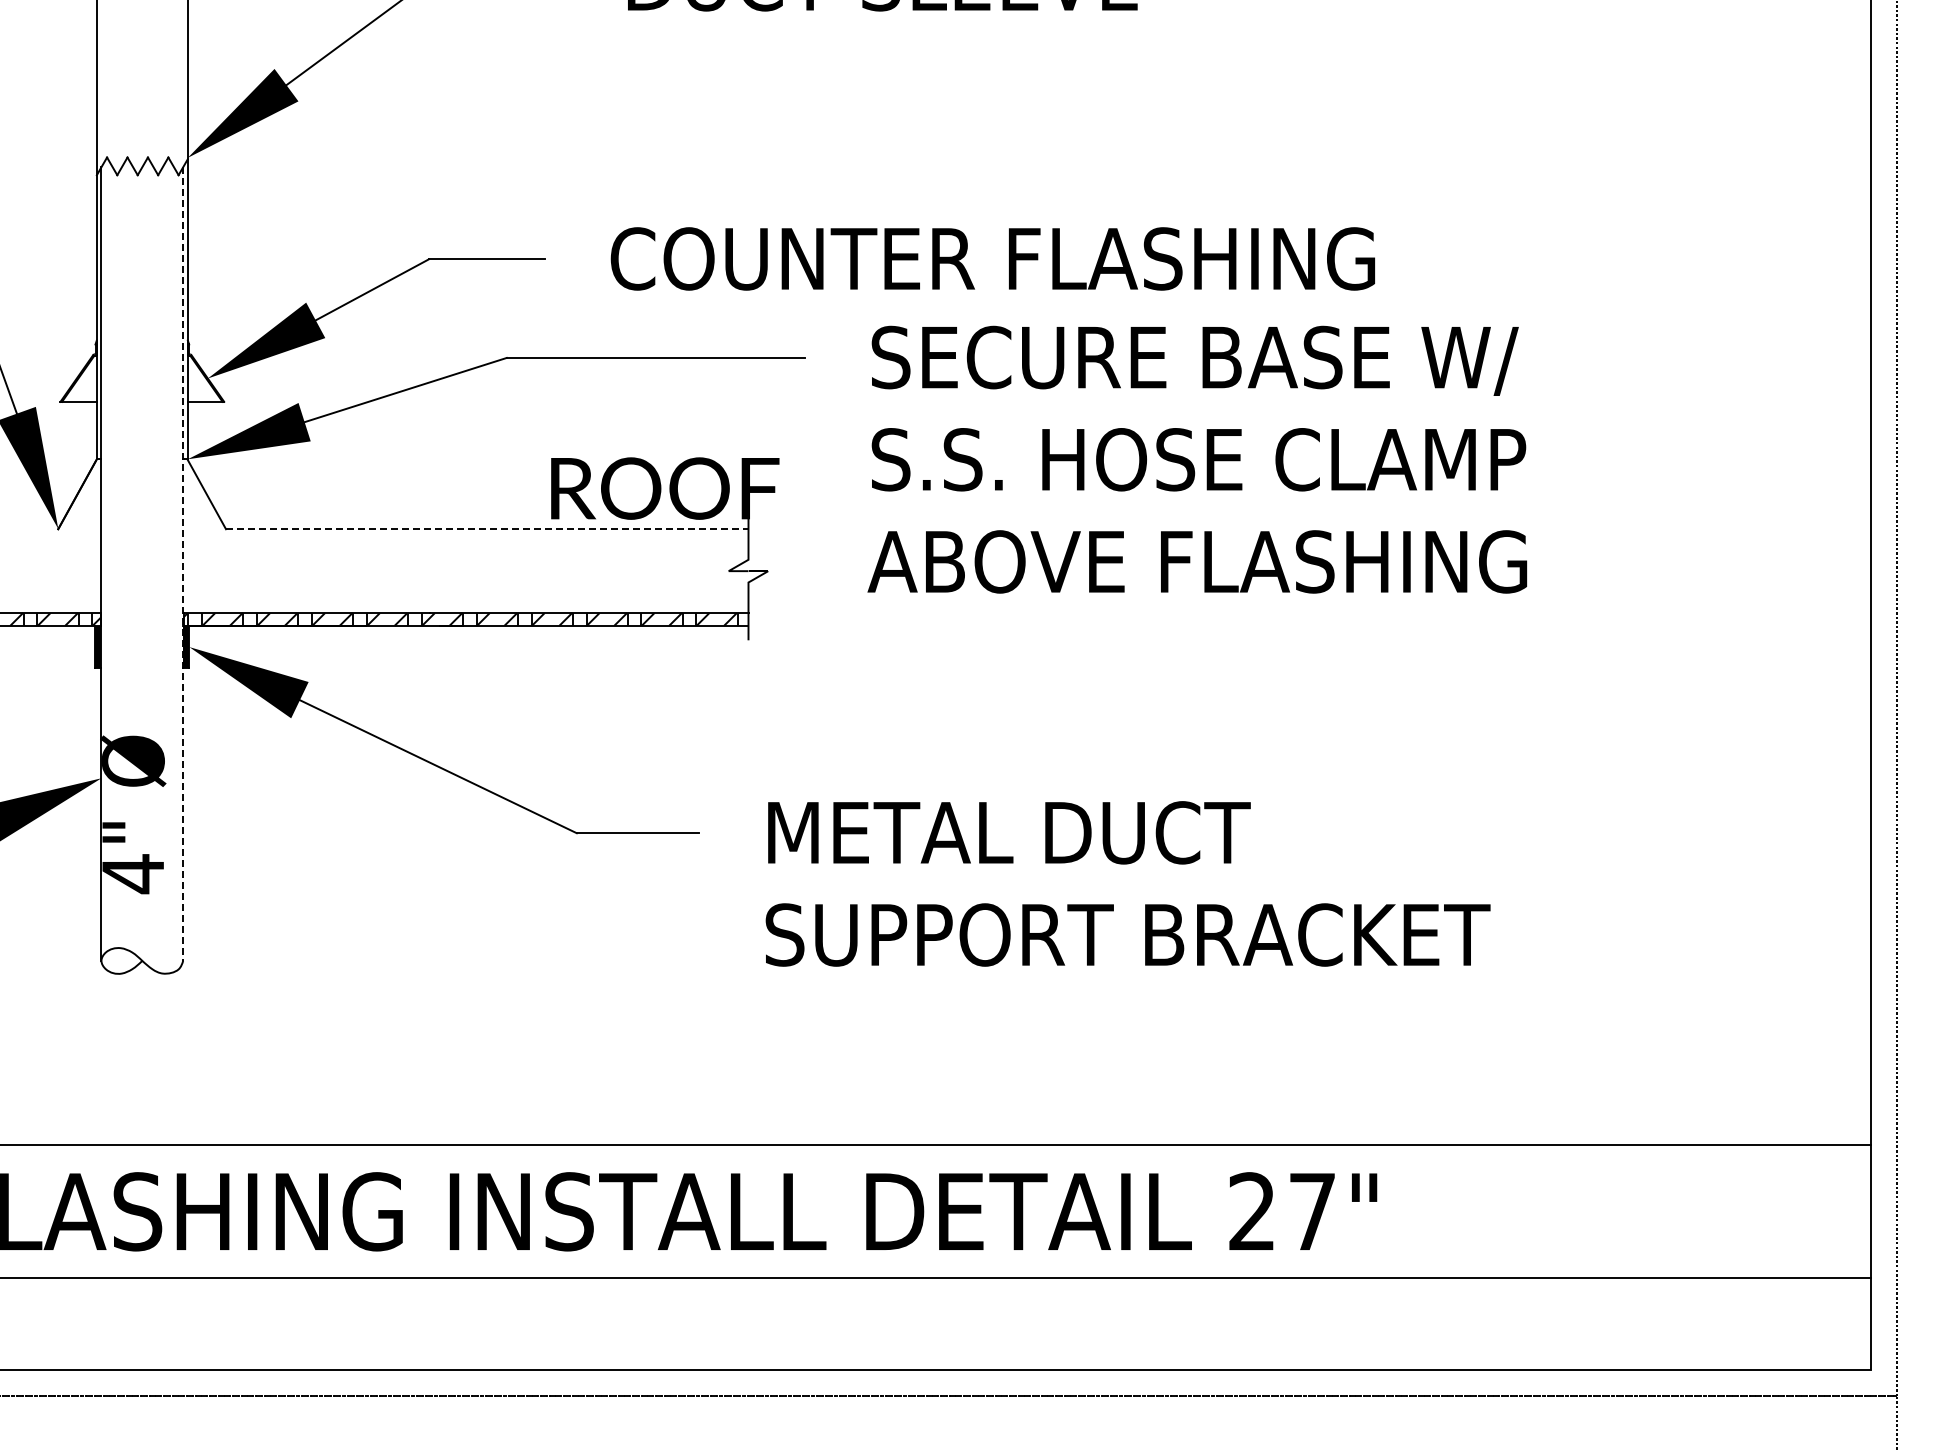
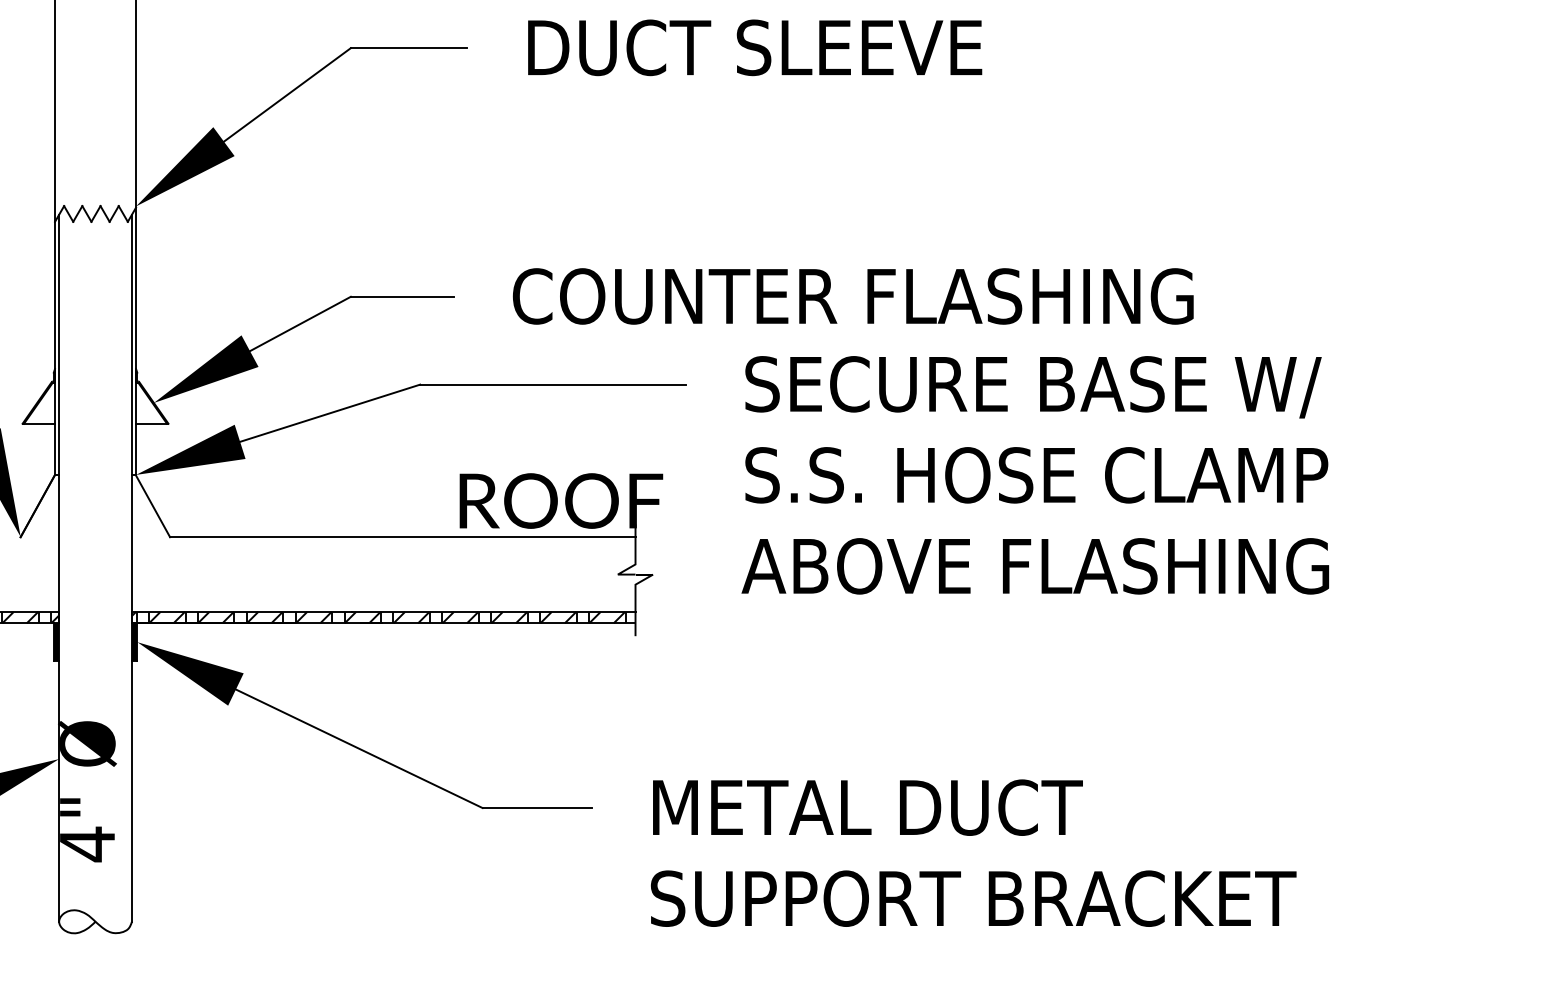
line: (487, 529) -> (403, 537), dashed -> solid
line: (183, 564) -> (132, 568), dashed -> solid

